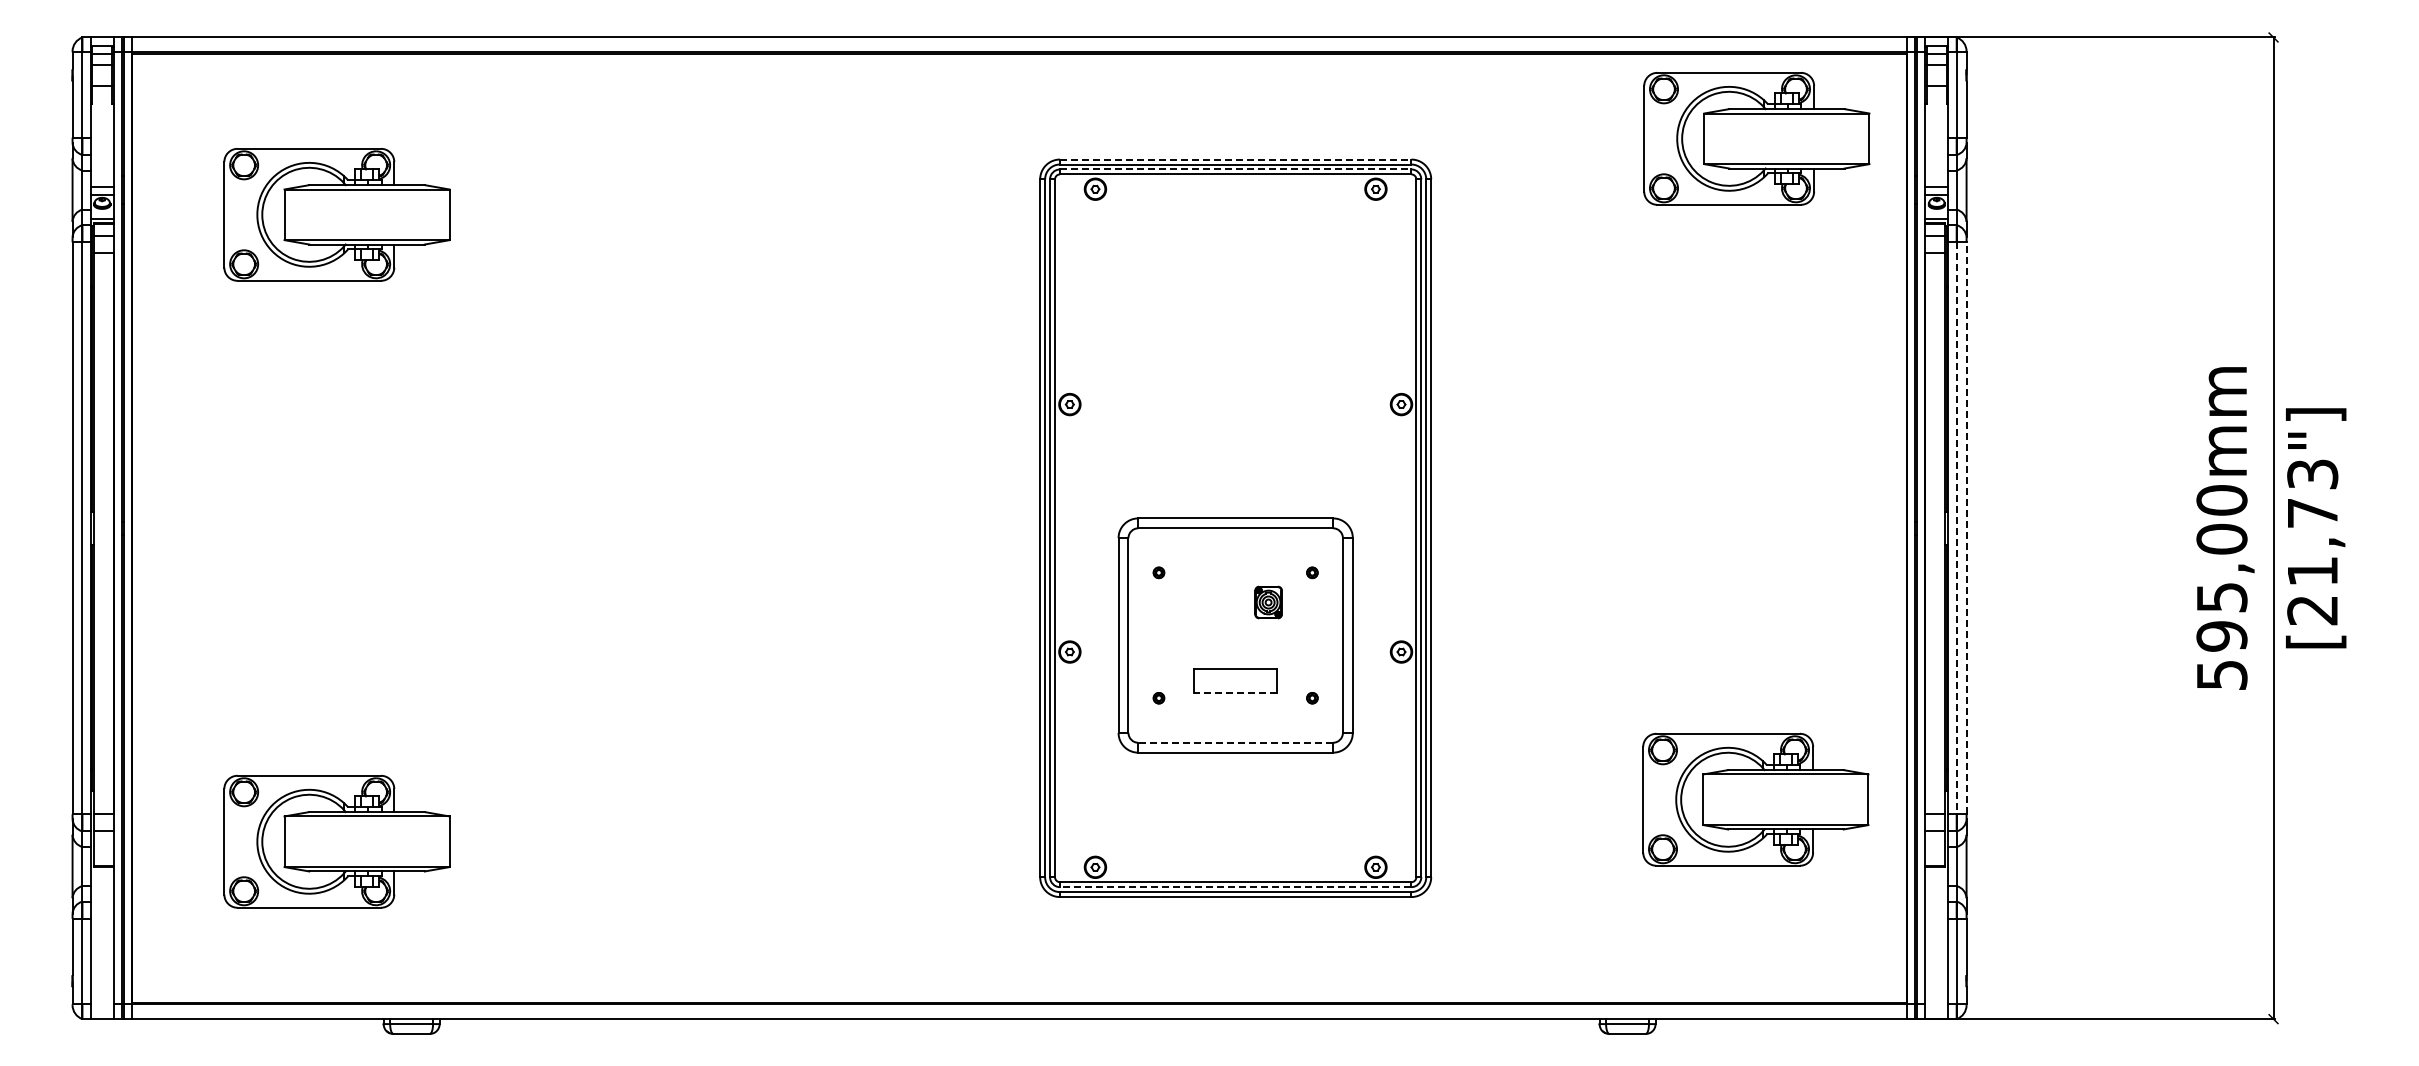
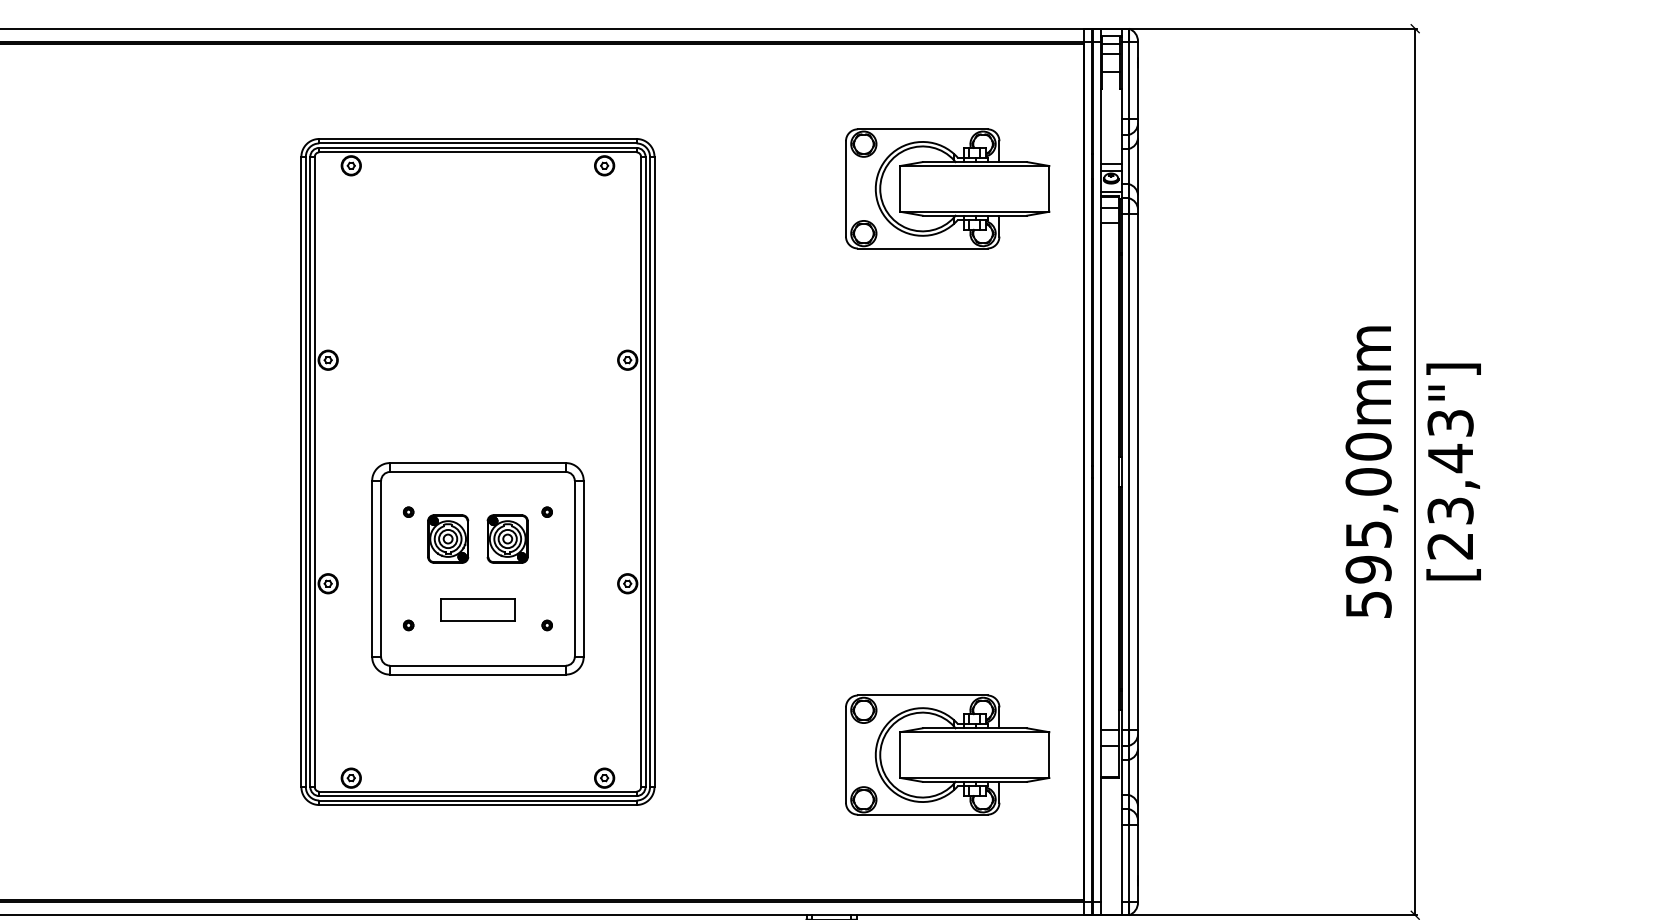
part: (1756, 138) -> (947, 188), moved
line: (1235, 159) -> (477, 138), dashed -> solid
line: (1235, 169) -> (477, 147), dashed -> solid
line: (1956, 528) -> (1128, 472), dashed -> solid
line: (1966, 528) -> (1137, 472), dashed -> solid
text: (2312, 541) -> (1450, 483), [21,73"] -> [23,43"]
part: (1202, 602) -> (447, 539), added
part: (1268, 602) -> (507, 539), size x1.67
line: (1235, 693) -> (477, 621), dashed -> solid
line: (1235, 742) -> (477, 665), dashed -> solid
part: (1755, 799) -> (947, 754), moved
line: (1235, 887) -> (477, 796), dashed -> solid

